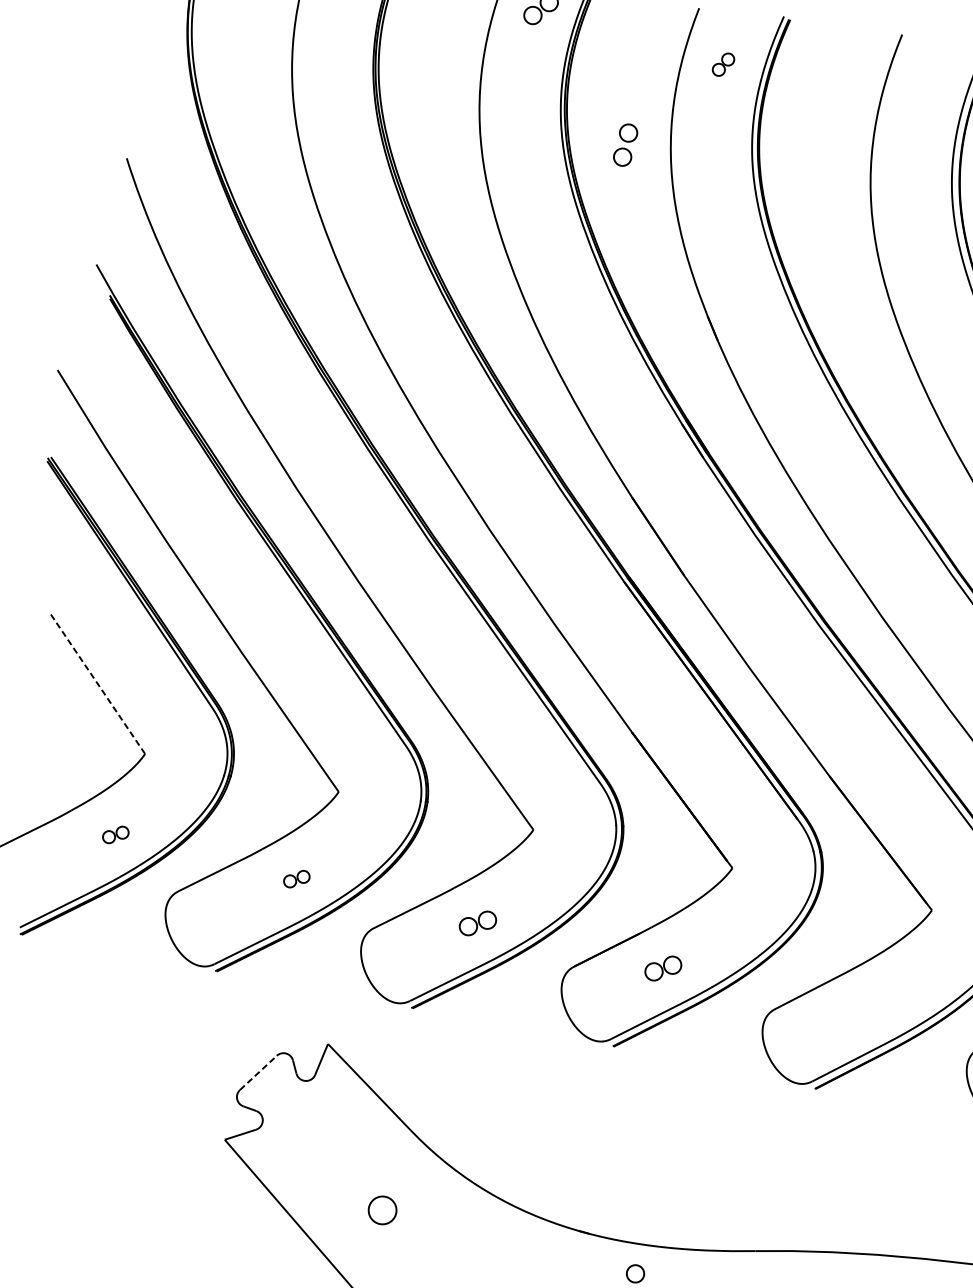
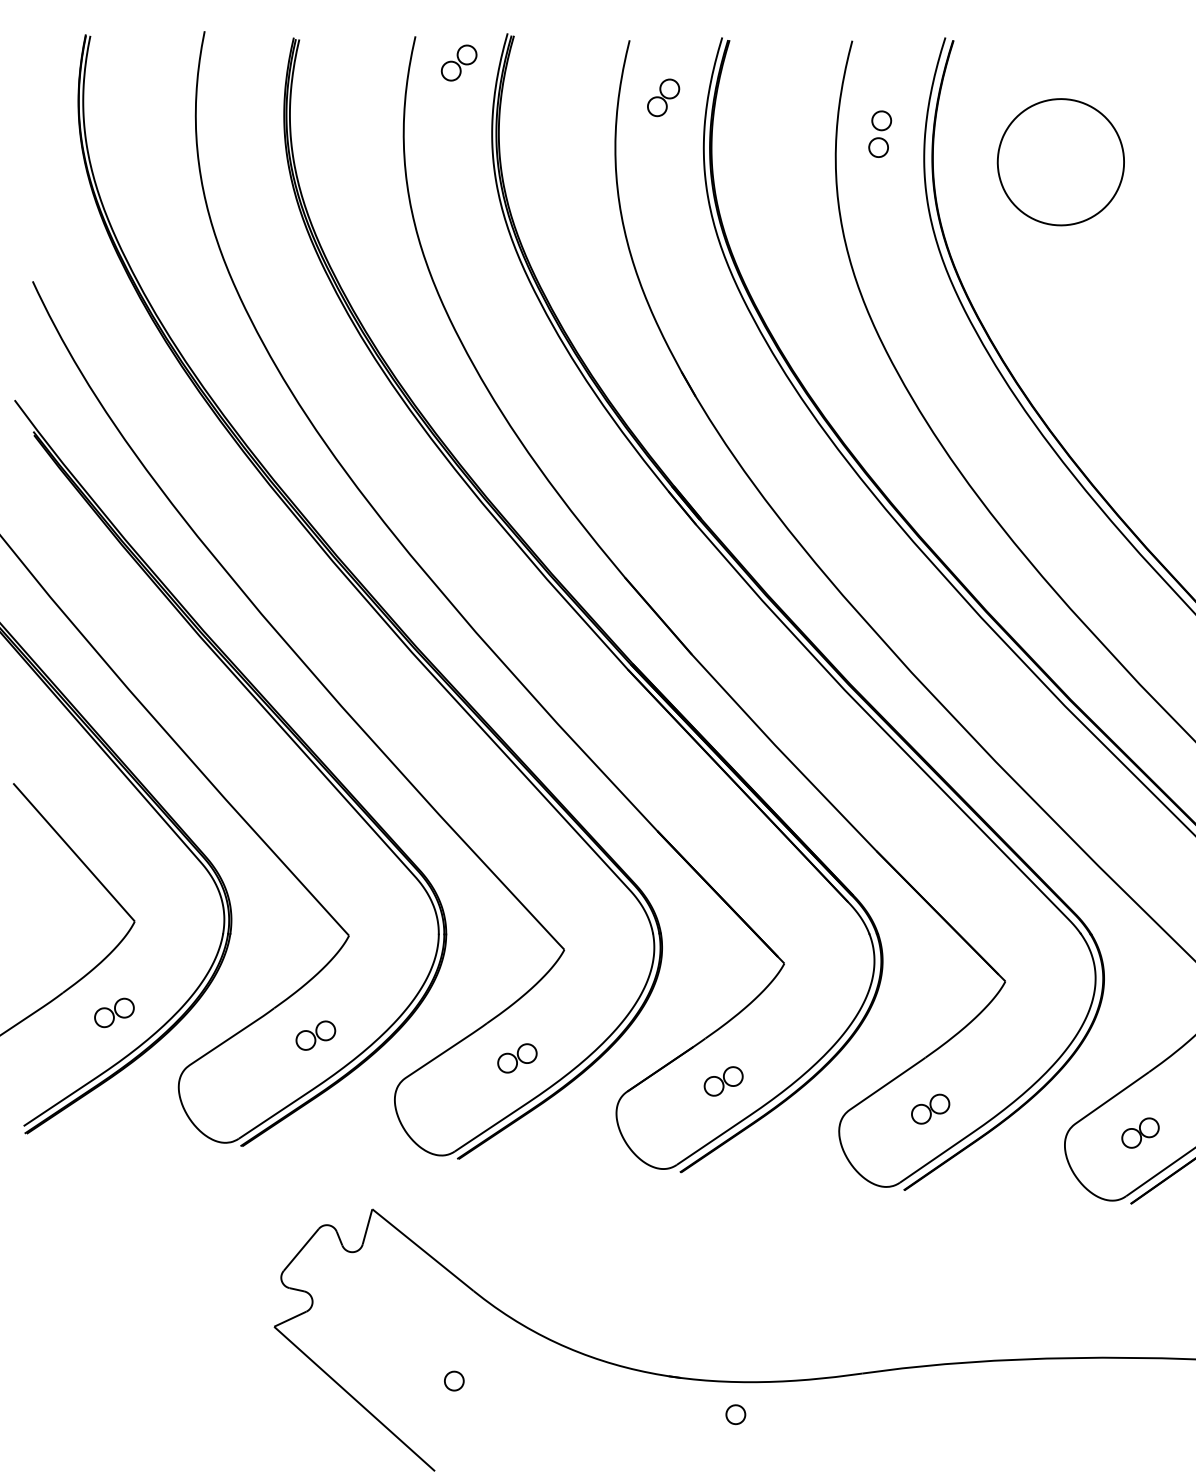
part: (723, 64) -> (663, 97), size x1.43
part: (626, 144) -> (880, 133), moved
line: (98, 683) -> (74, 852), dashed -> solid
part: (115, 834) -> (114, 1012), size x1.43
part: (296, 878) -> (315, 1035), size x1.43
part: (848, 1017) -> (930, 1108), added
line: (258, 1072) -> (301, 1249), dashed -> solid
part: (382, 1209) -> (454, 1380), size x0.62

